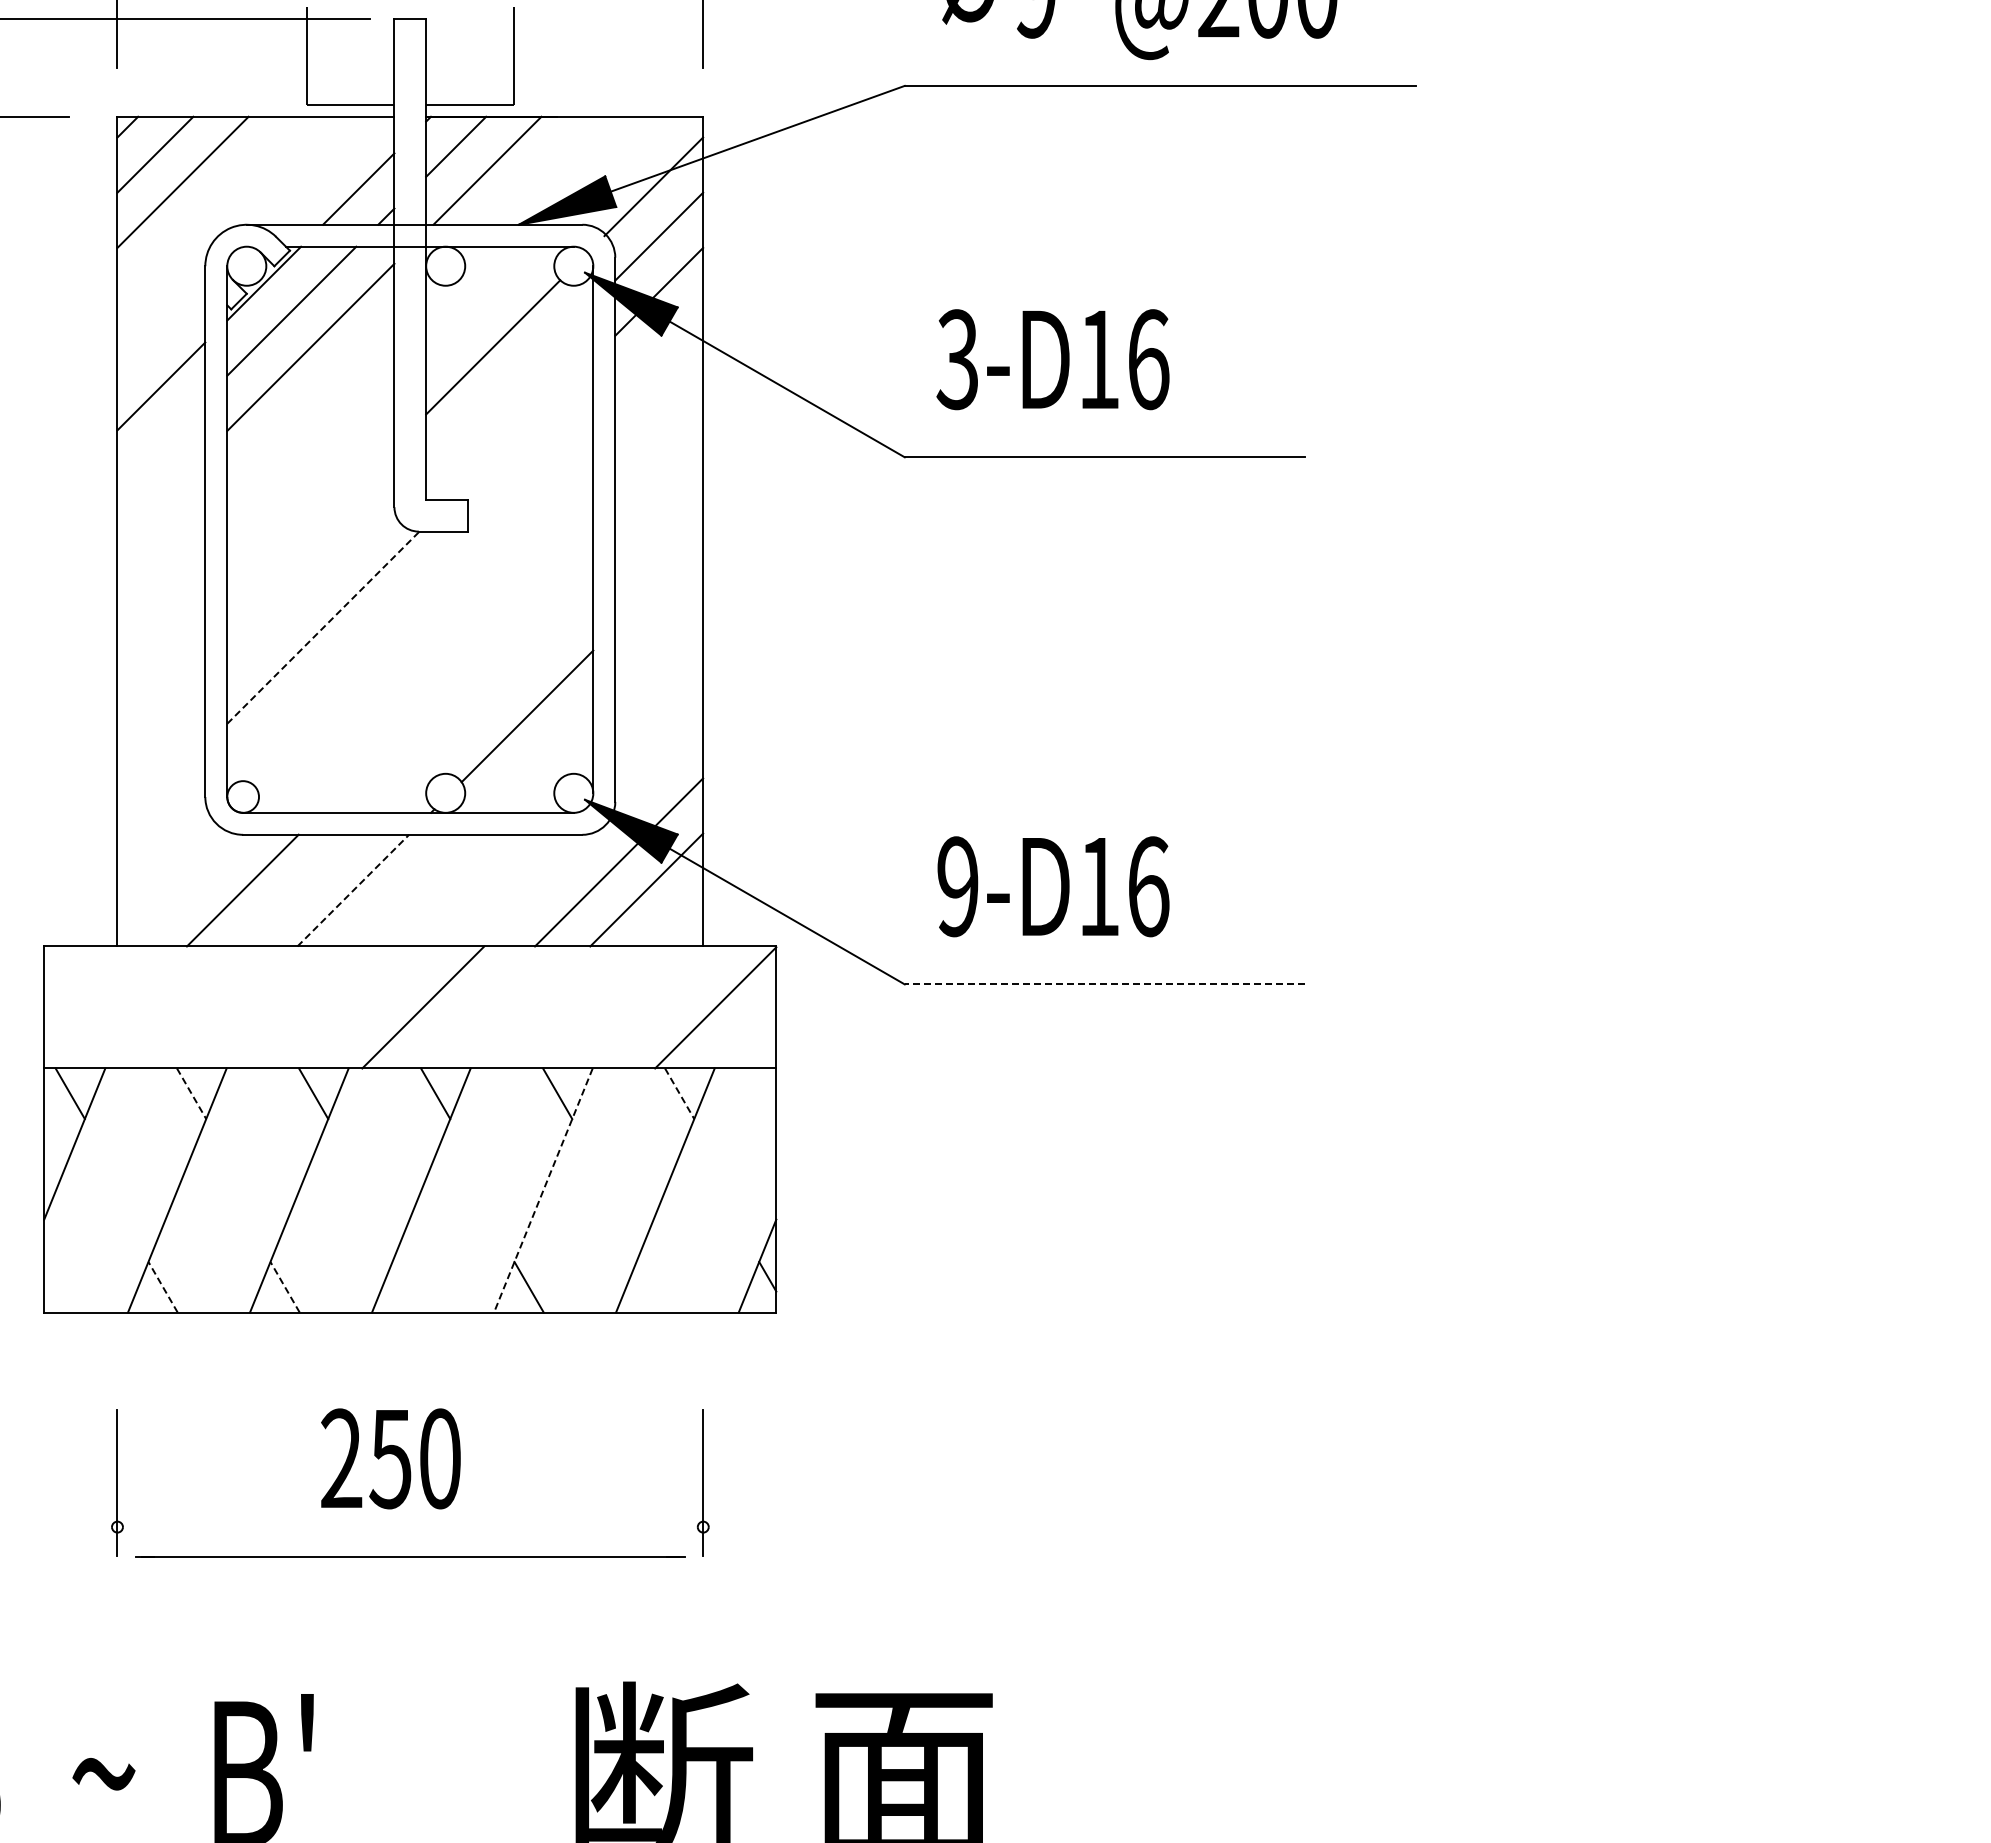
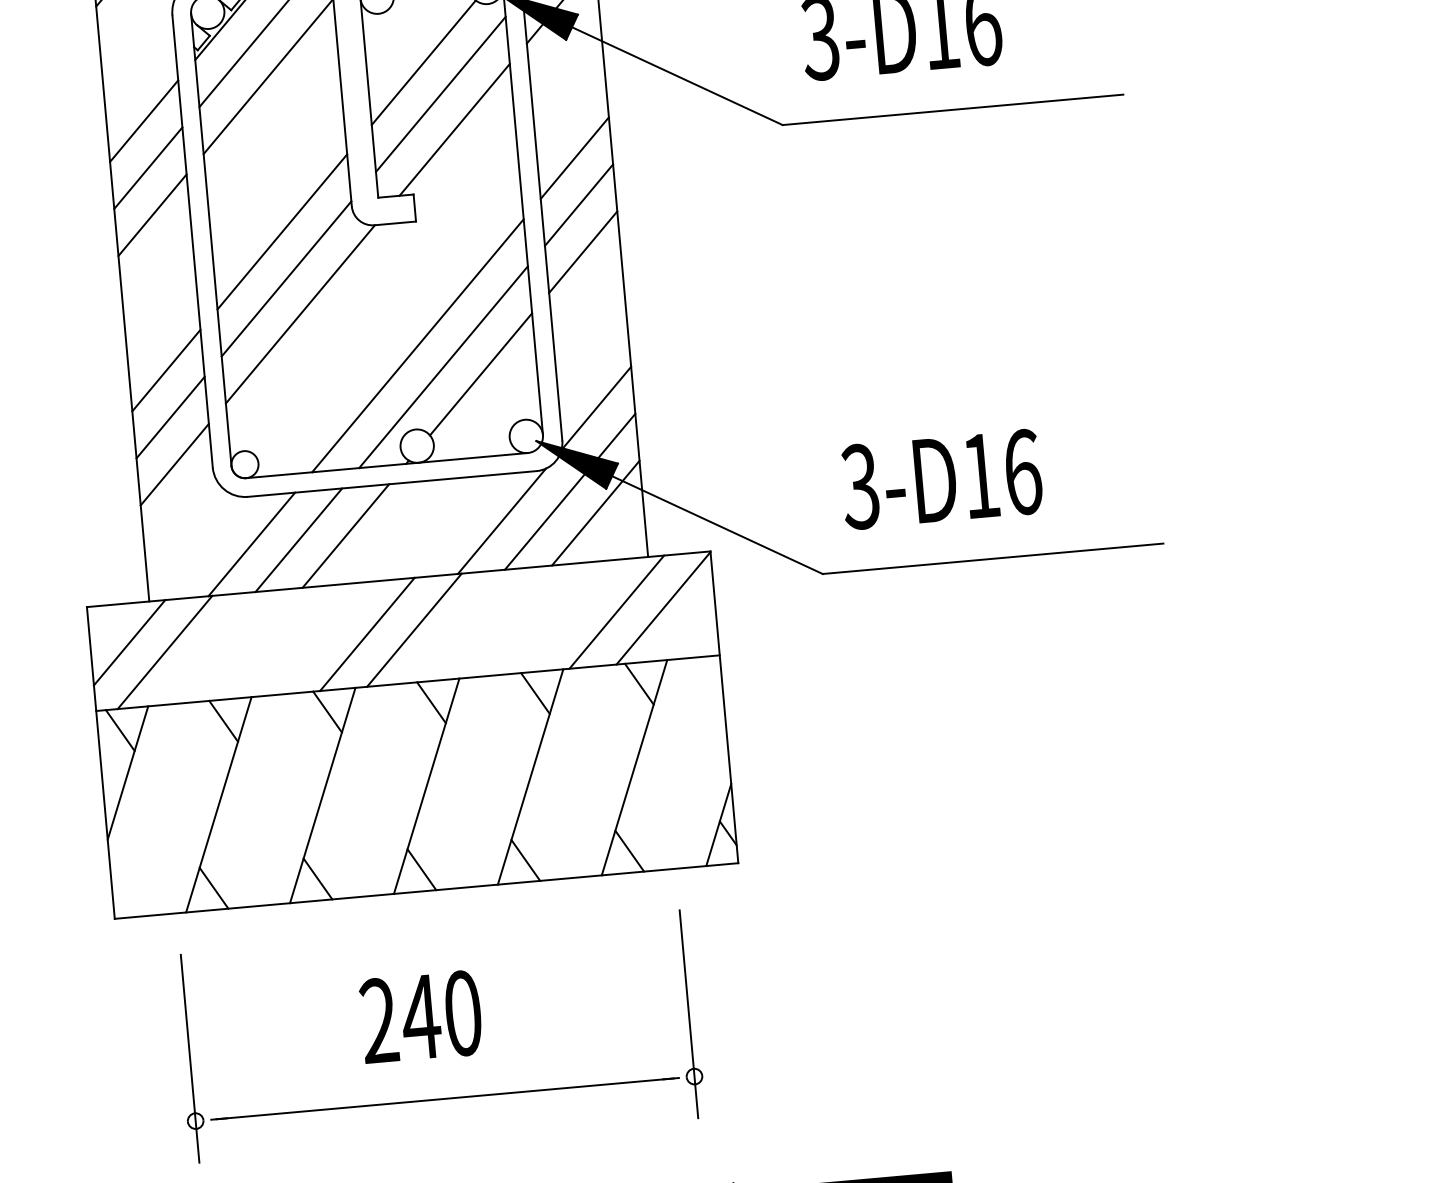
line: (509, 385) -> (440, 93), added
line: (522, 428) -> (454, 129), added
line: (161, 441) -> (148, 168), added
line: (659, 474) -> (575, 158), added
line: (161, 496) -> (152, 214), added
line: (310, 529) -> (282, 231), added
line: (659, 529) -> (579, 205), added
line: (310, 584) -> (286, 278), added
line: (659, 584) -> (583, 252), added
line: (323, 627) -> (300, 314), dashed -> solid
line: (456, 676) -> (417, 345), added
line: (161, 679) -> (166, 370), added
line: (484, 703) -> (443, 366), added
line: (161, 734) -> (170, 417), added
line: (658, 767) -> (596, 407), added
line: (161, 789) -> (174, 464), added
text: (957, 886) -> (860, 486), 9-D16 -> 3-D16
line: (536, 889) -> (501, 521), added
line: (297, 890) -> (298, 540), added
line: (353, 890) -> (346, 535), dashed -> solid
line: (1104, 984) -> (992, 558), dashed -> solid
line: (90, 992) -> (129, 642), added
line: (130, 1007) -> (165, 652), added
line: (368, 1007) -> (367, 634), added
line: (660, 1007) -> (616, 612), added
line: (191, 1094) -> (223, 721), dashed -> solid
line: (679, 1094) -> (639, 684), dashed -> solid
line: (543, 1190) -> (530, 776), dashed -> solid
line: (162, 1286) -> (213, 887), dashed -> solid
line: (284, 1286) -> (317, 878), dashed -> solid
line: (406, 1286) -> (421, 869), added
line: (650, 1286) -> (629, 850), added
text: (390, 1459) -> (420, 1017), 250 -> 240
part: (117, 1482) -> (190, 1058), size x1.67
part: (703, 1482) -> (689, 1013), size x1.67

